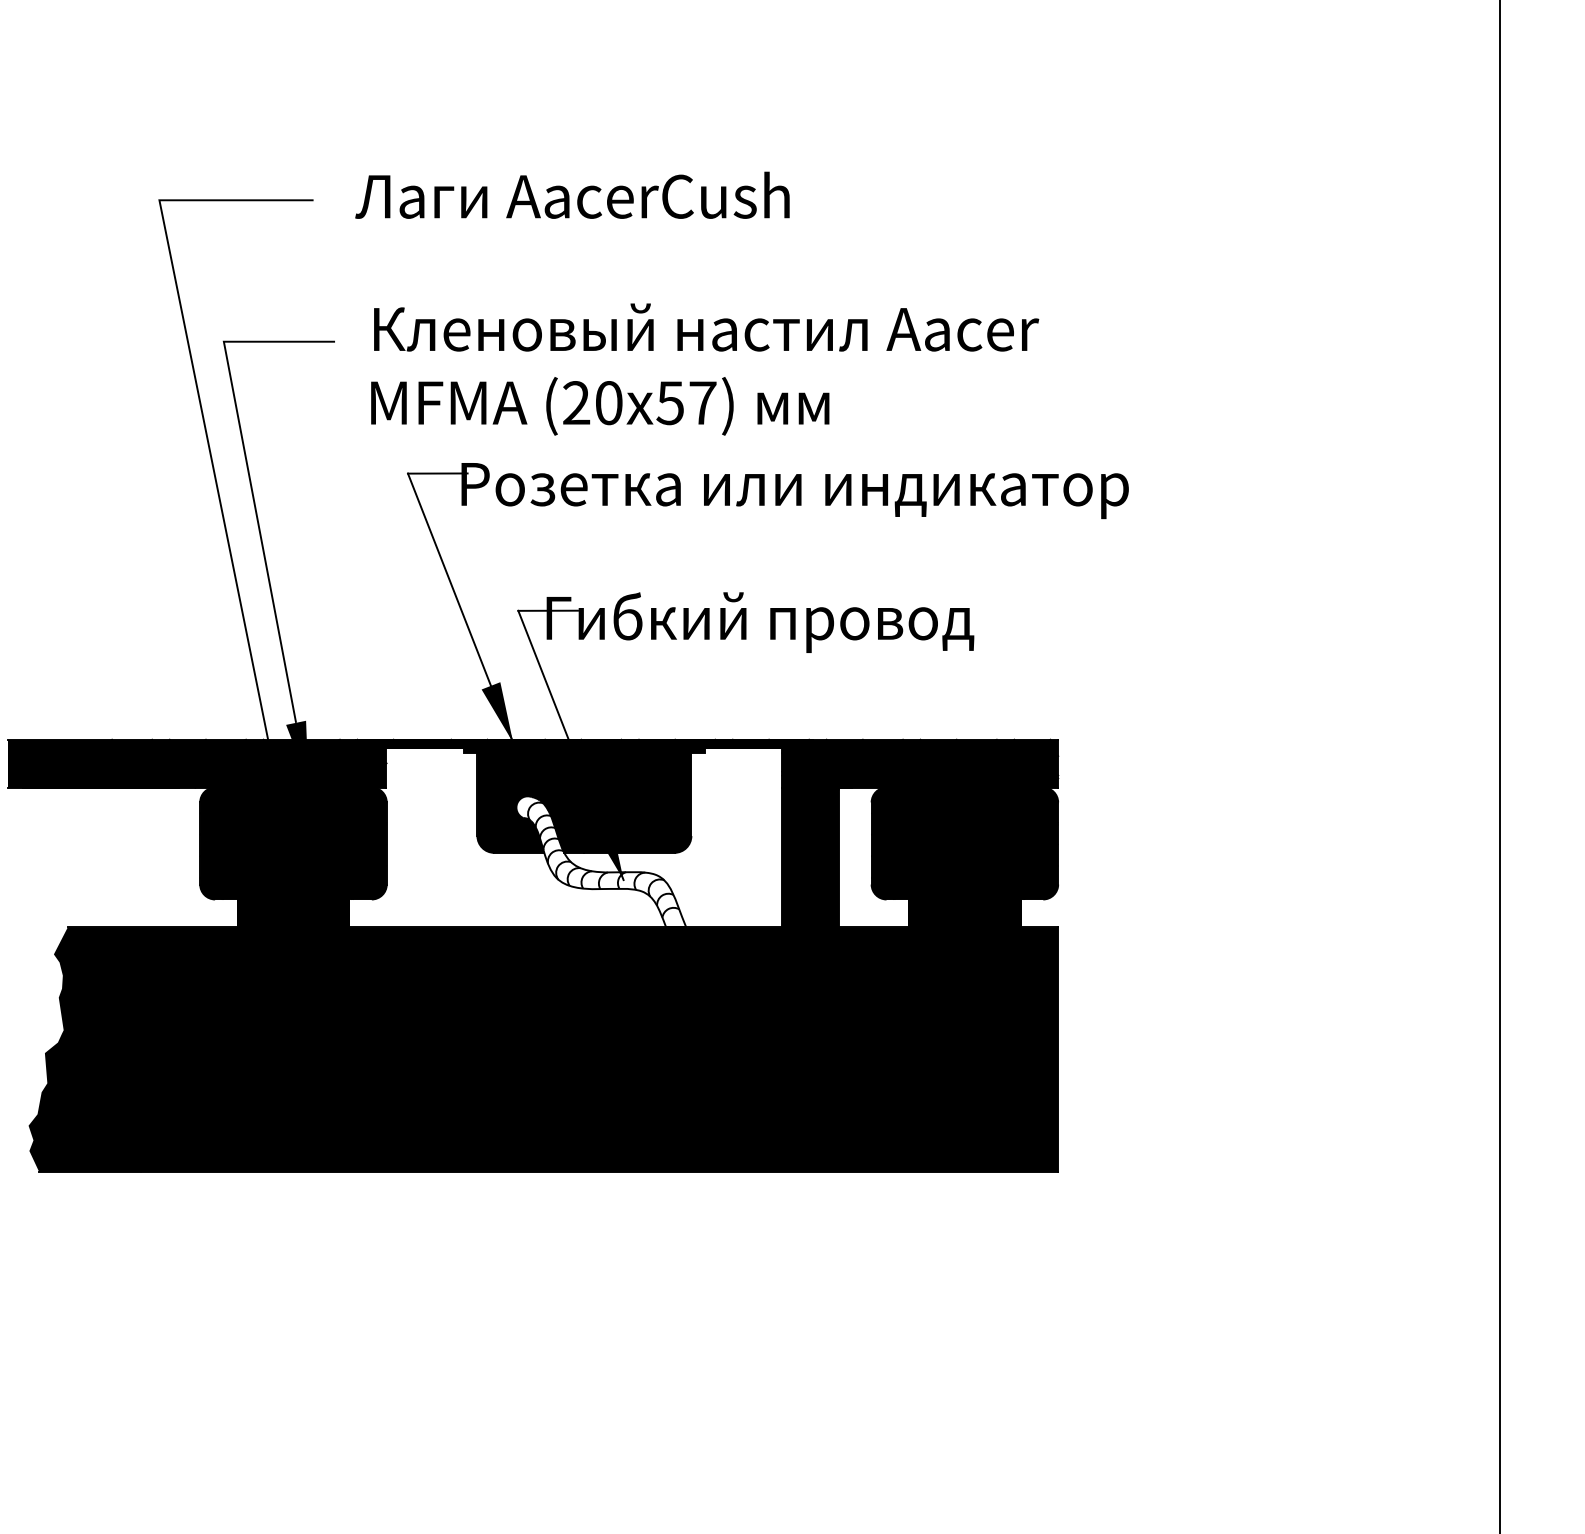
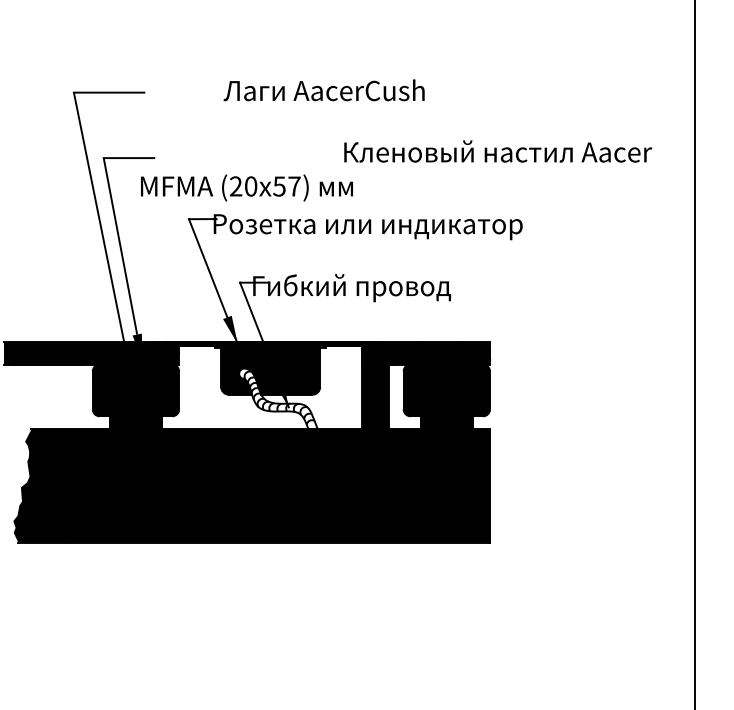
text: (571, 195) -> (323, 90), moved
text: (705, 327) -> (497, 151), moved
text: (599, 405) -> (246, 187), moved

